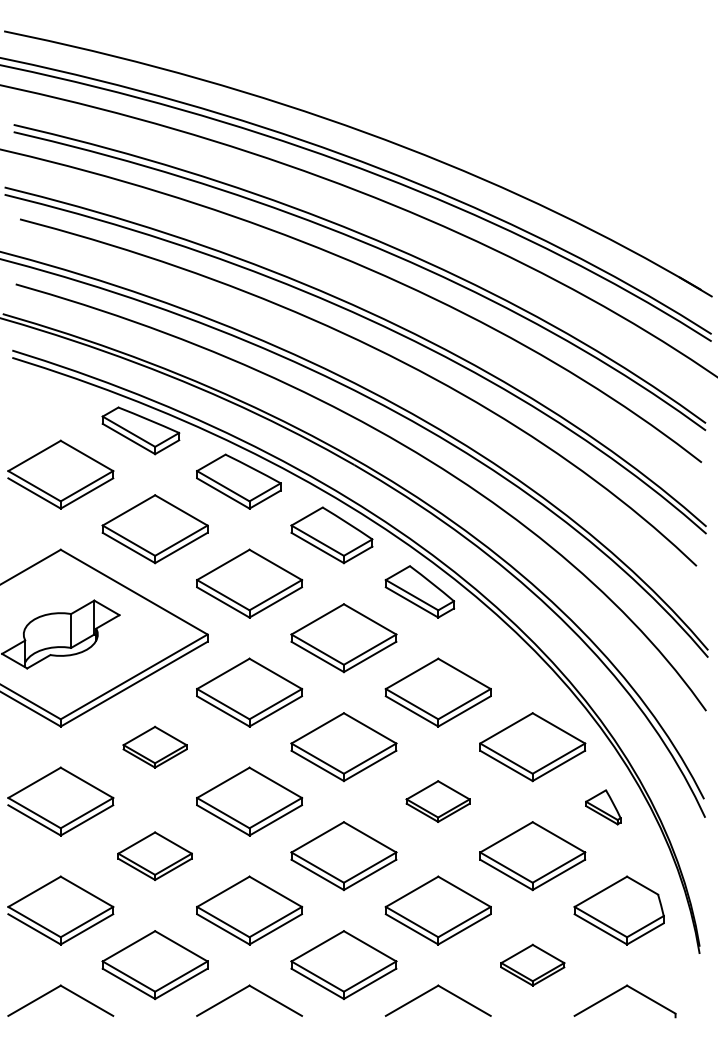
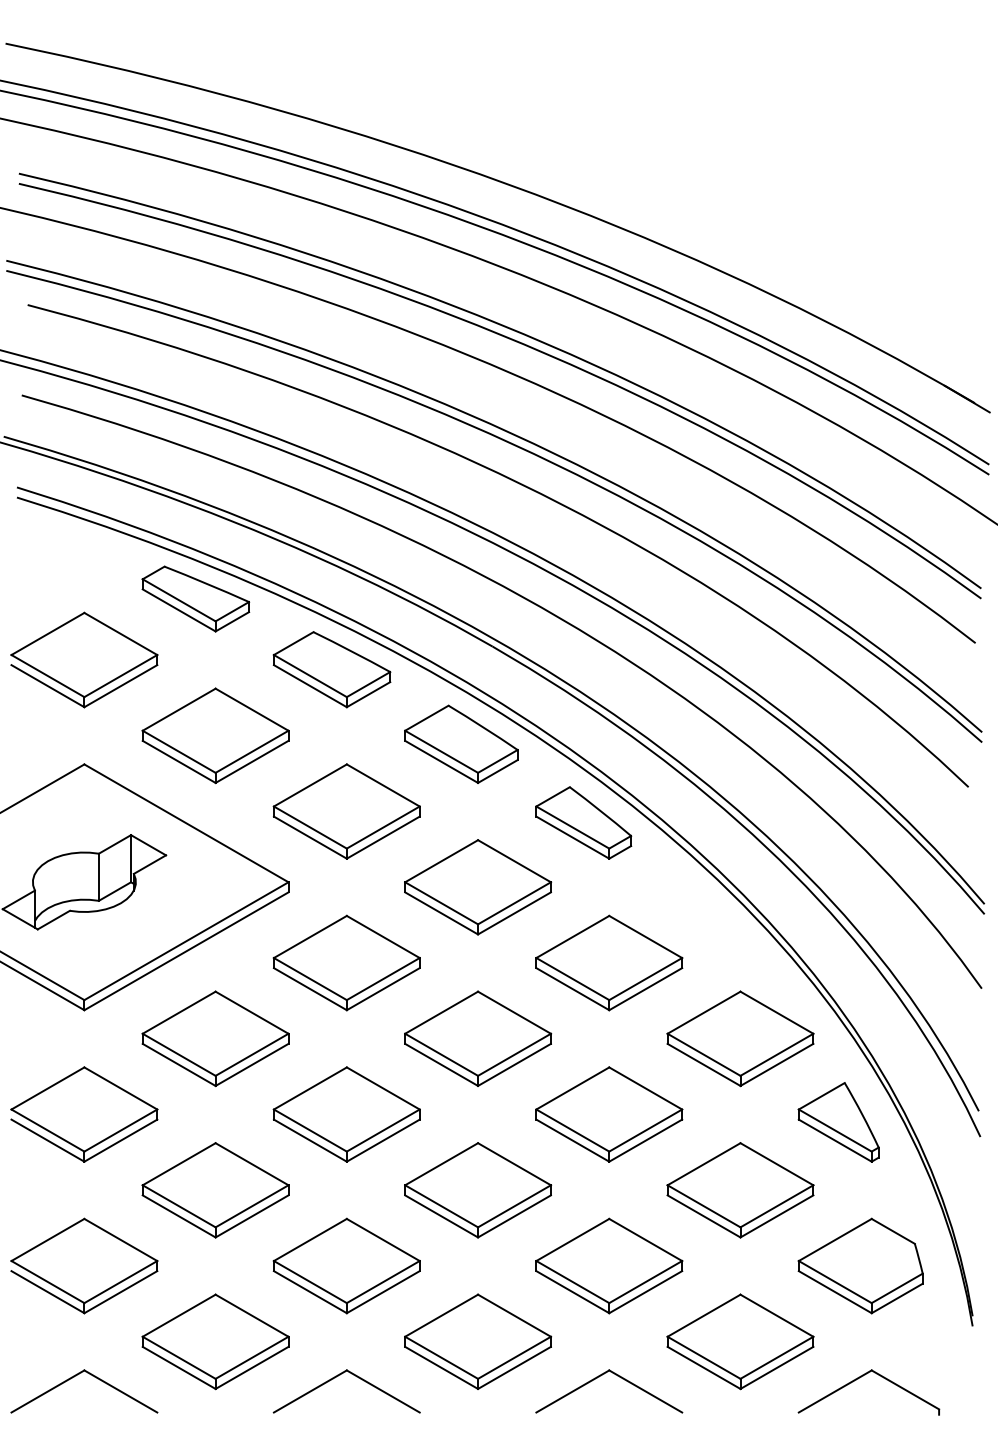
part: (154, 747) -> (214, 1039), size x1.67
part: (437, 801) -> (608, 1114), size x1.67
part: (603, 807) -> (838, 1122), size x1.67
part: (154, 856) -> (214, 1190), size x1.43
part: (532, 965) -> (740, 1342), size x1.67

